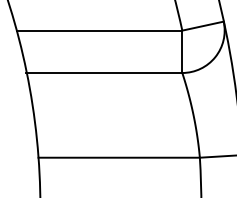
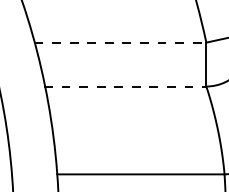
line: (99, 30) -> (120, 42), solid -> dashed
line: (104, 73) -> (125, 87), solid -> dashed

